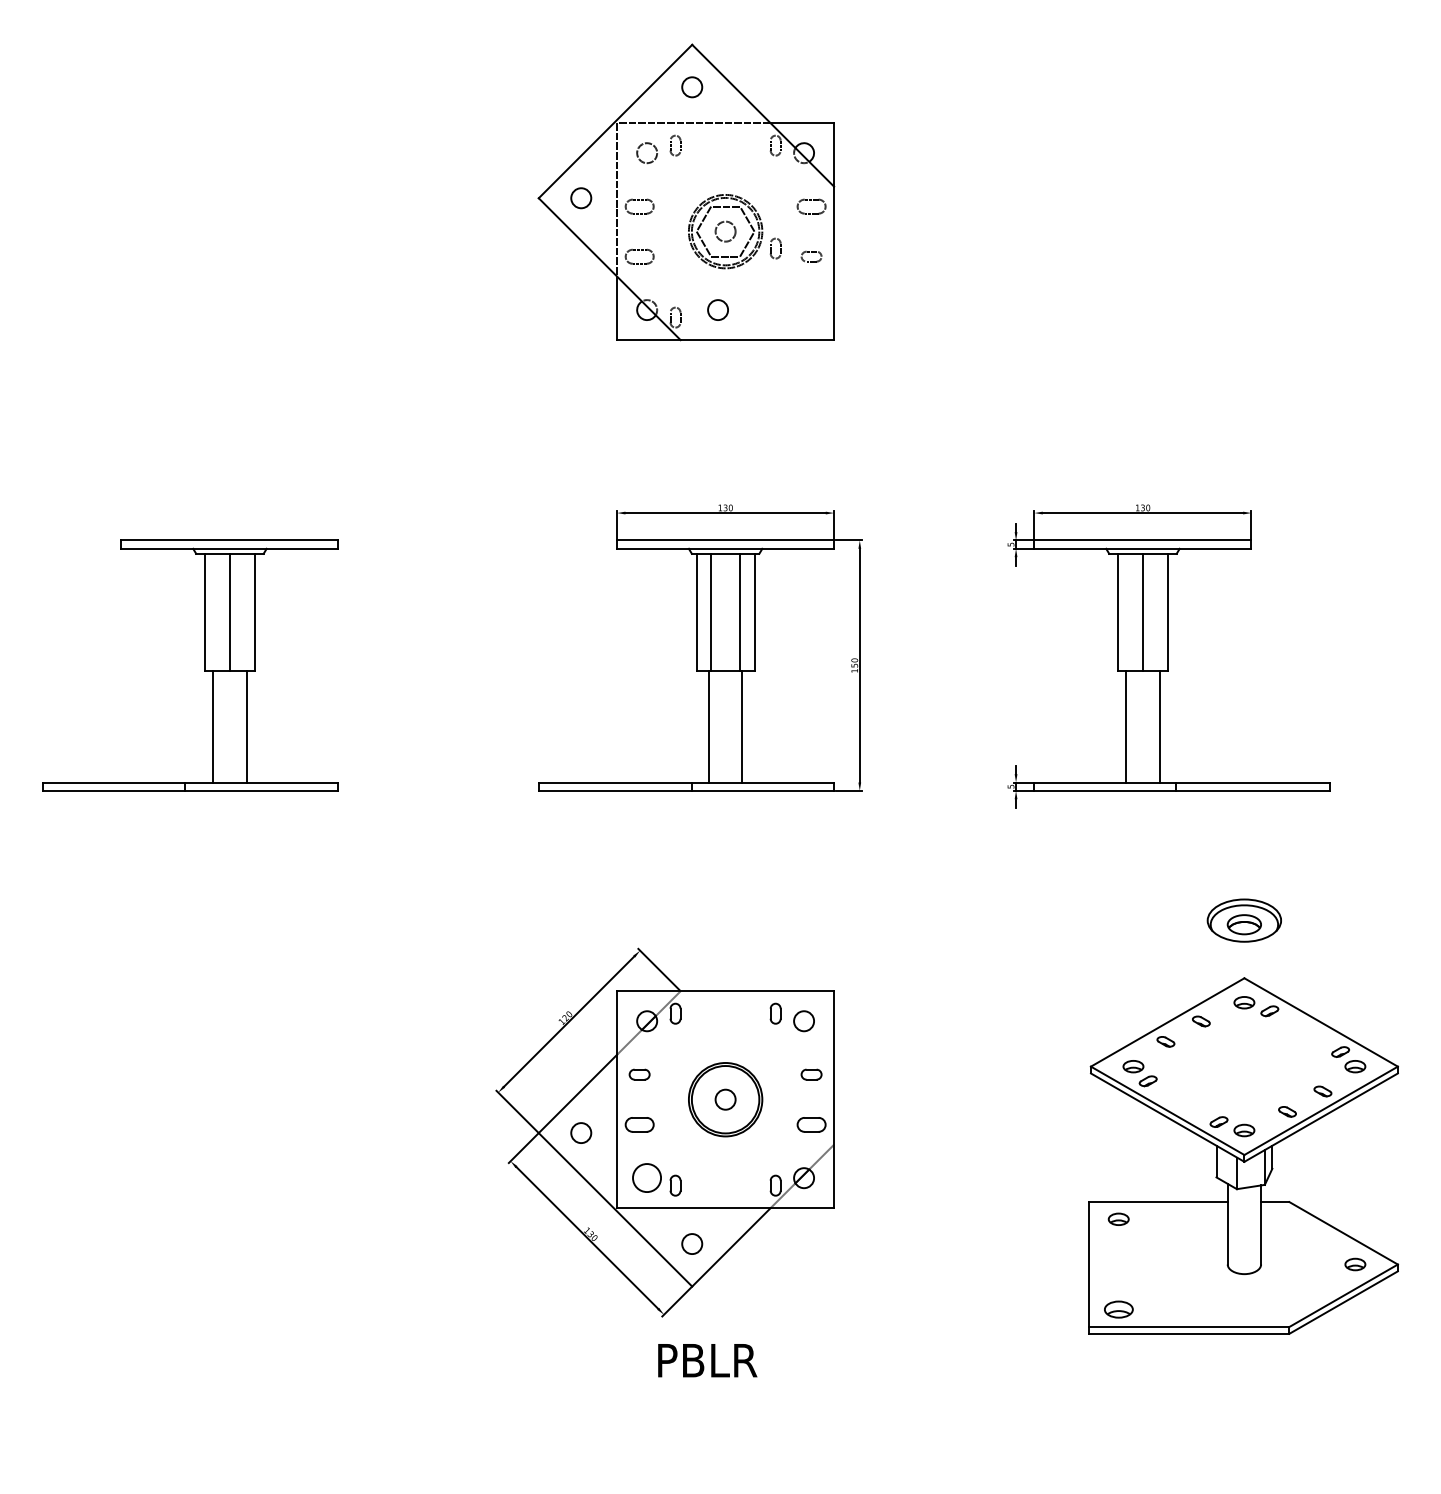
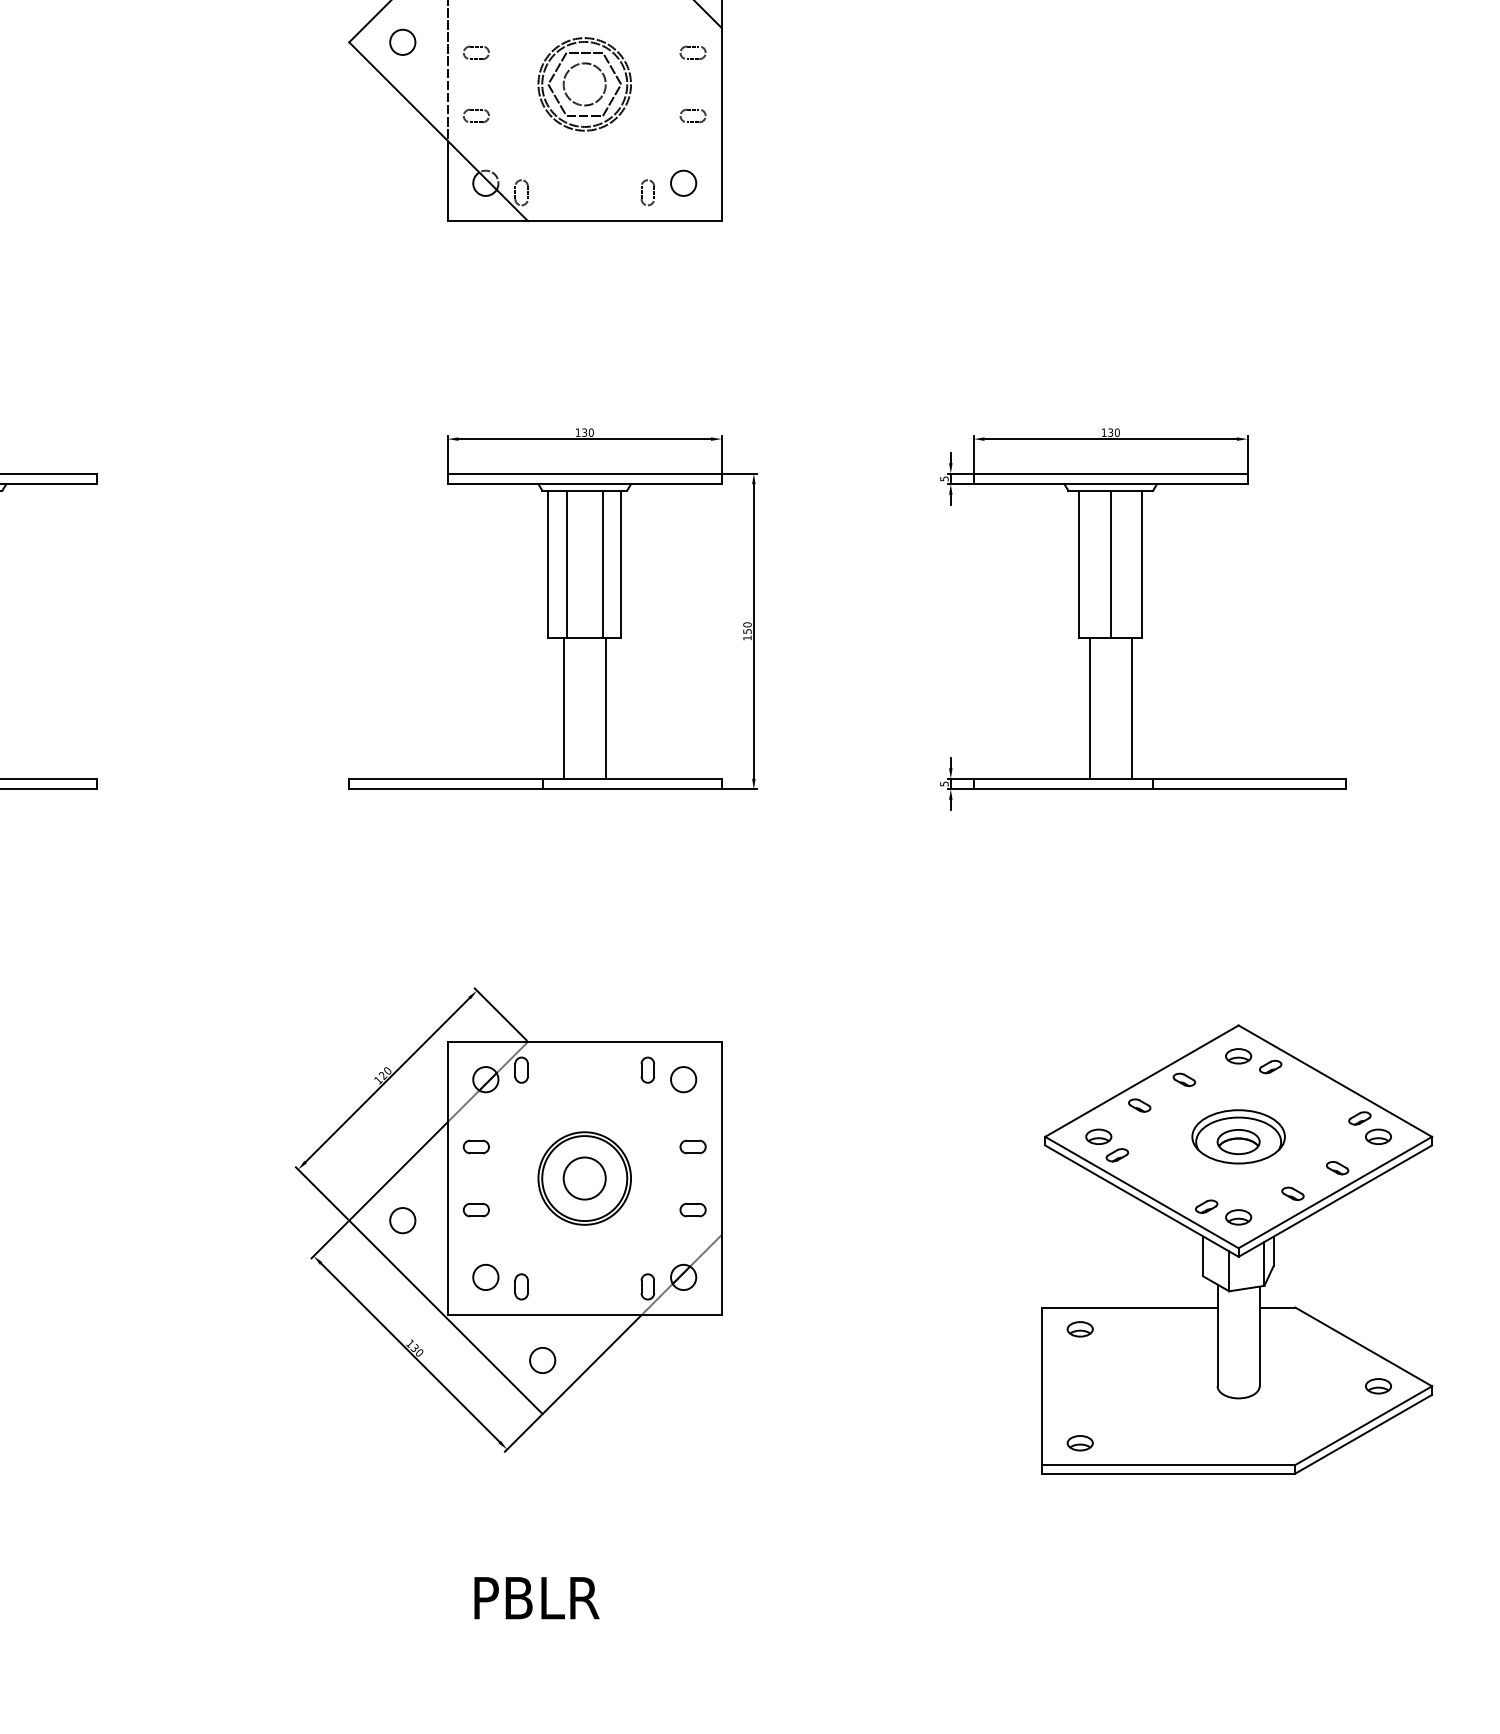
part: (639, 206) -> (476, 52), size x0.71
part: (811, 206) -> (692, 52), size x0.71
circle: (725, 231) -> (584, 84), size x1.67
part: (775, 248) -> (647, 192), moved
part: (639, 256) -> (476, 115), size x0.71
circle: (717, 309) -> (682, 182), moved
part: (1243, 920) -> (1237, 1136), moved
circle: (725, 1099) -> (584, 1178), size x1.67
part: (639, 1124) -> (476, 1209), size x0.71
part: (811, 1124) -> (692, 1209), size x0.71
circle: (647, 1178) -> (486, 1277), size x0.71
part: (1118, 1309) -> (1079, 1442), size x0.71
text: (707, 1360) -> (536, 1597), moved

